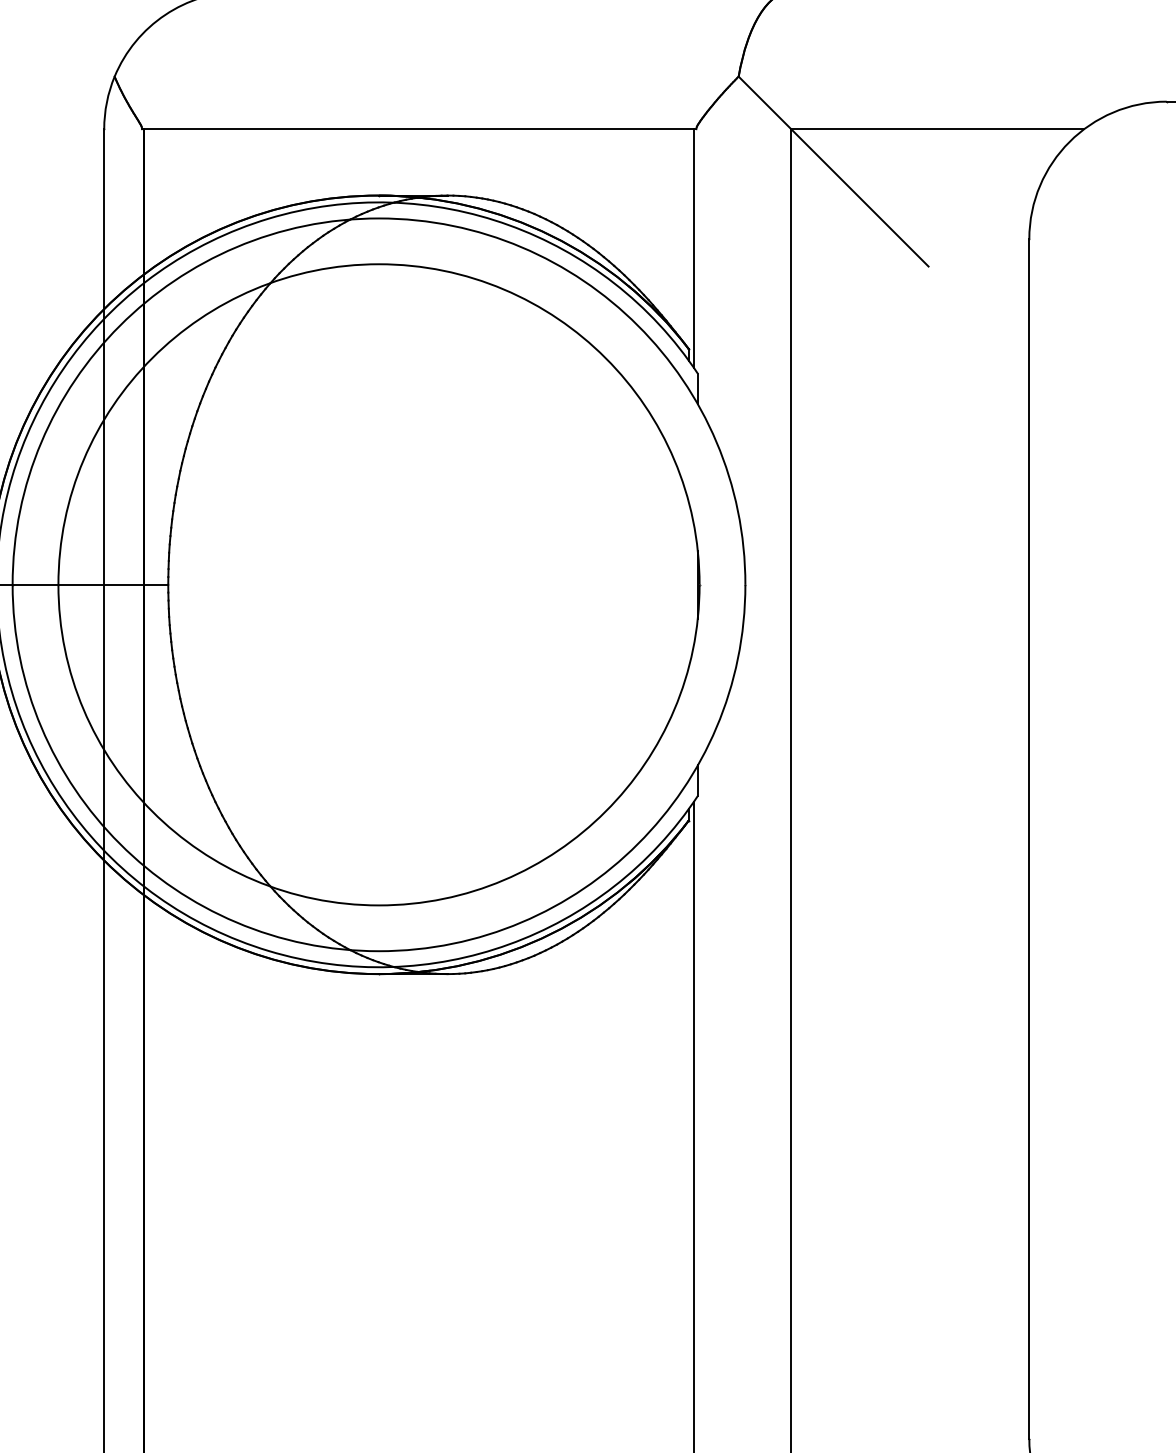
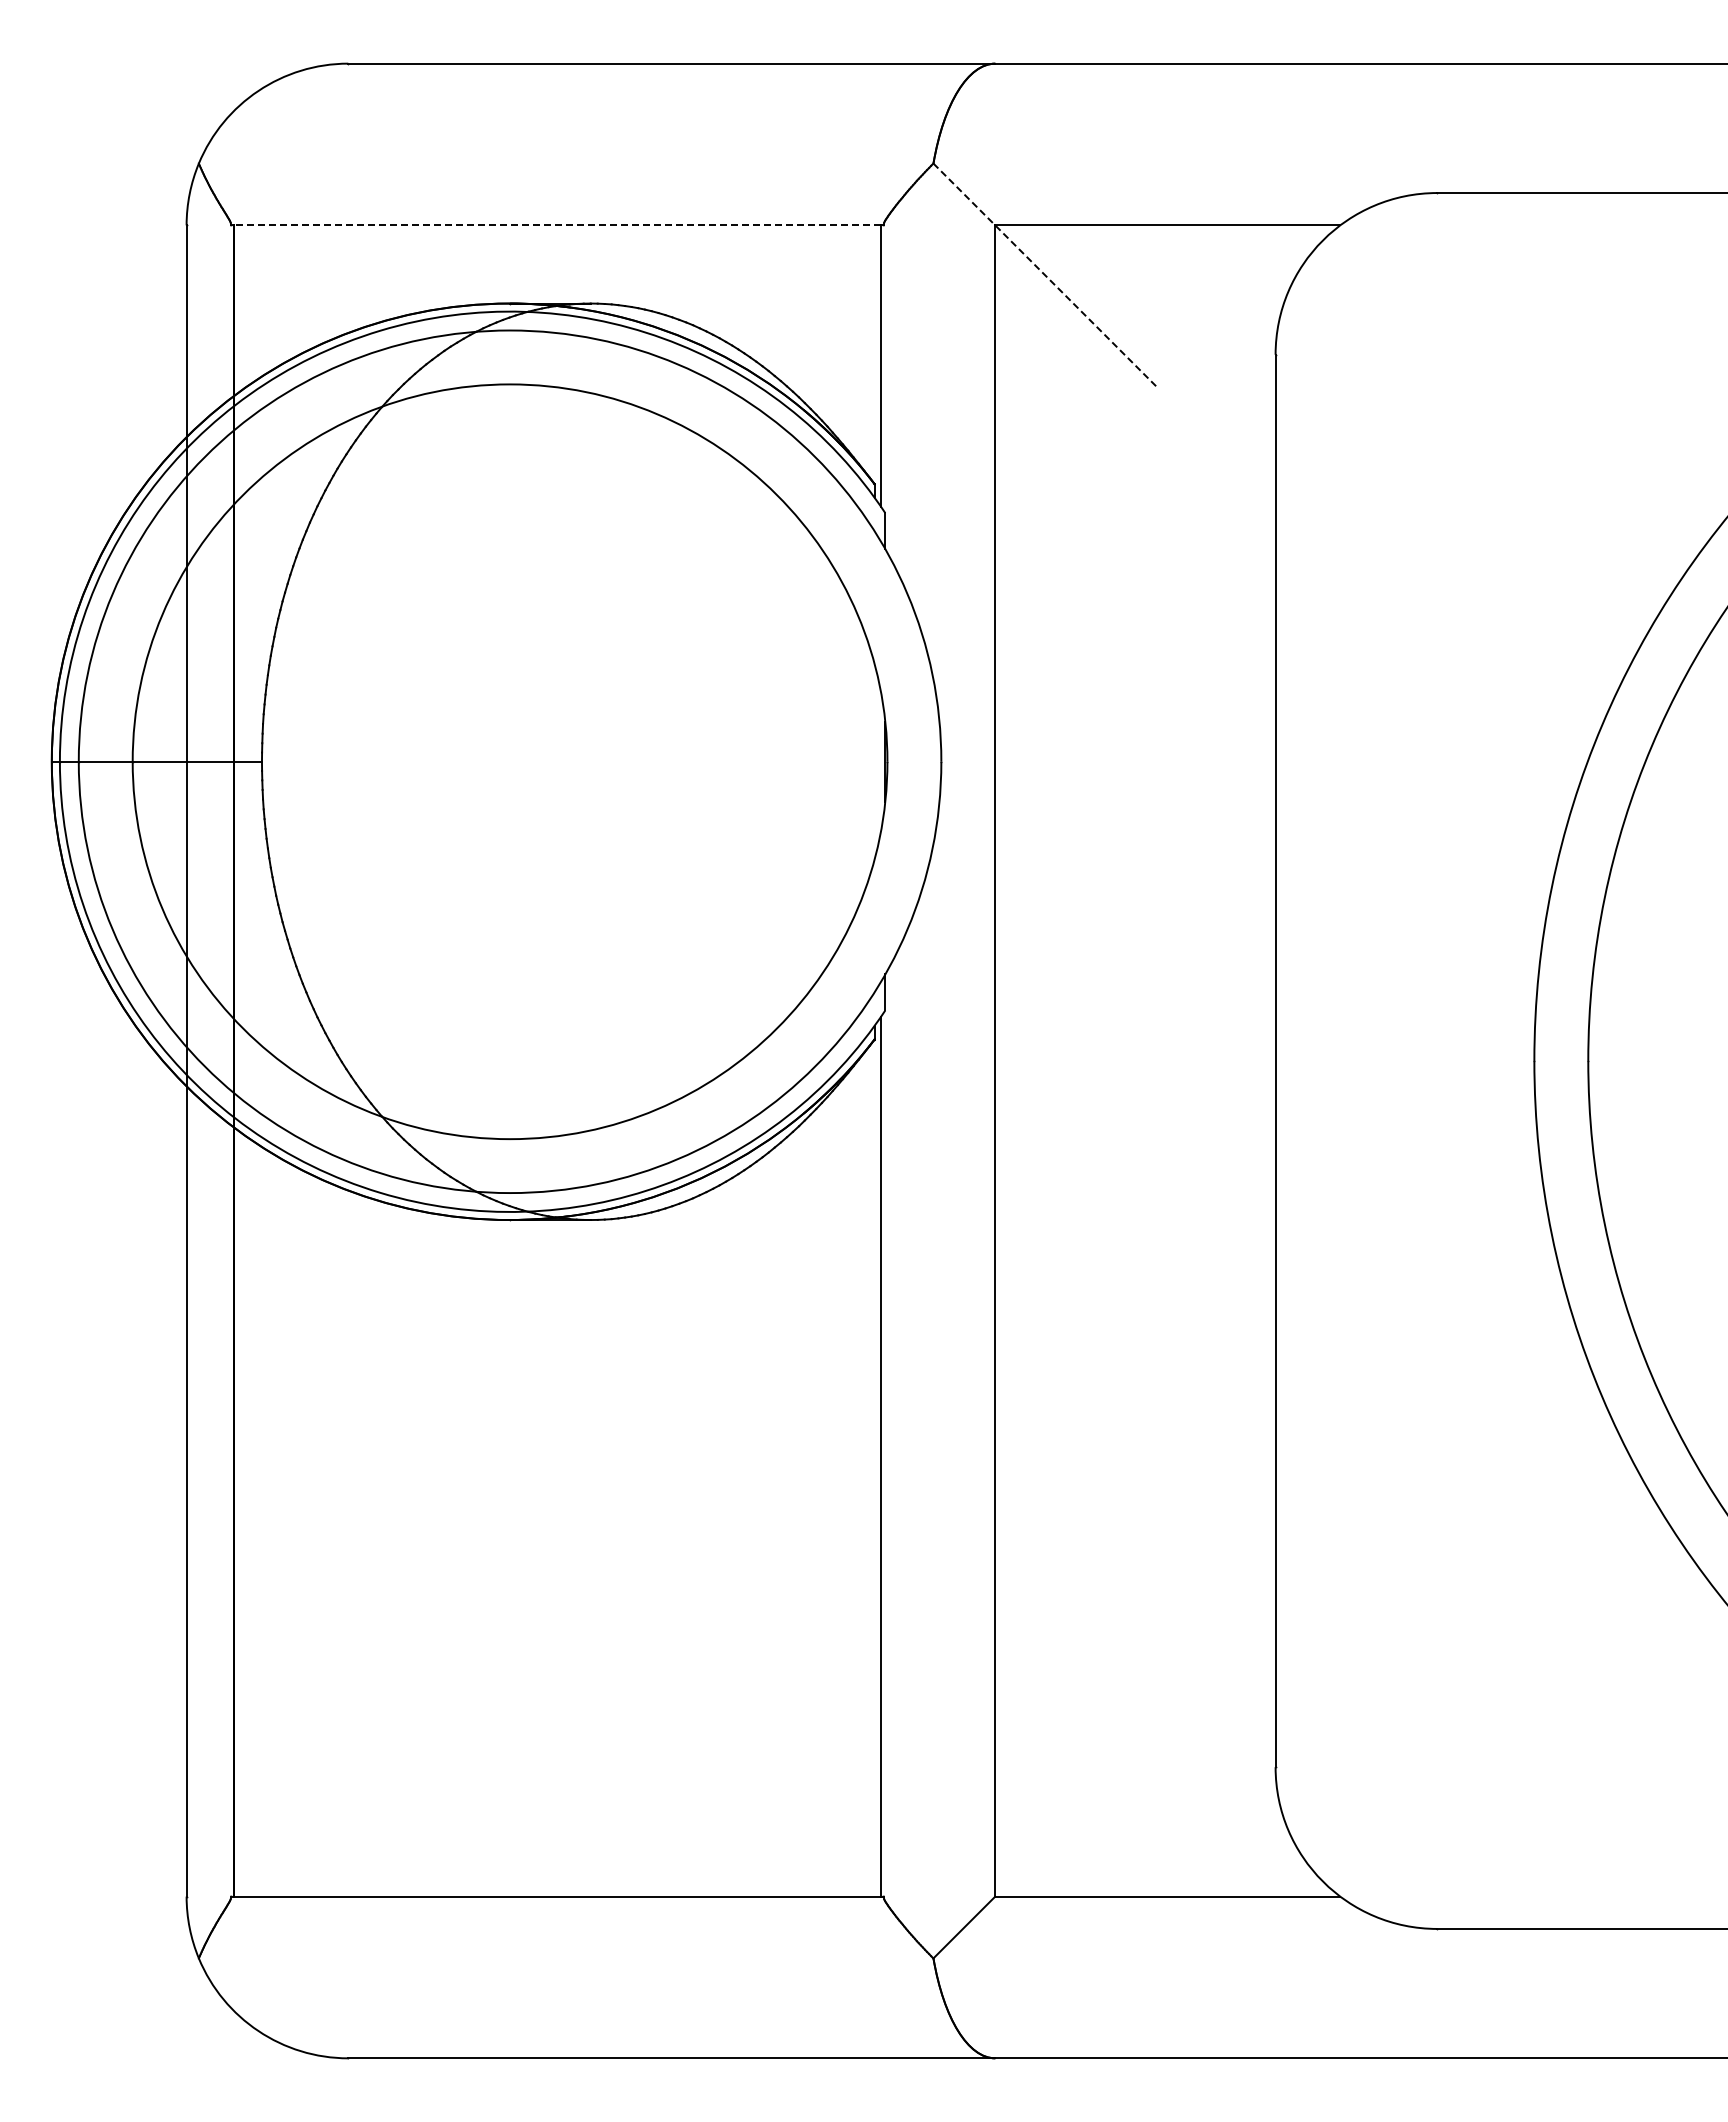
line: (418, 129) -> (556, 225), solid -> dashed
line: (833, 171) -> (1045, 275), solid -> dashed

